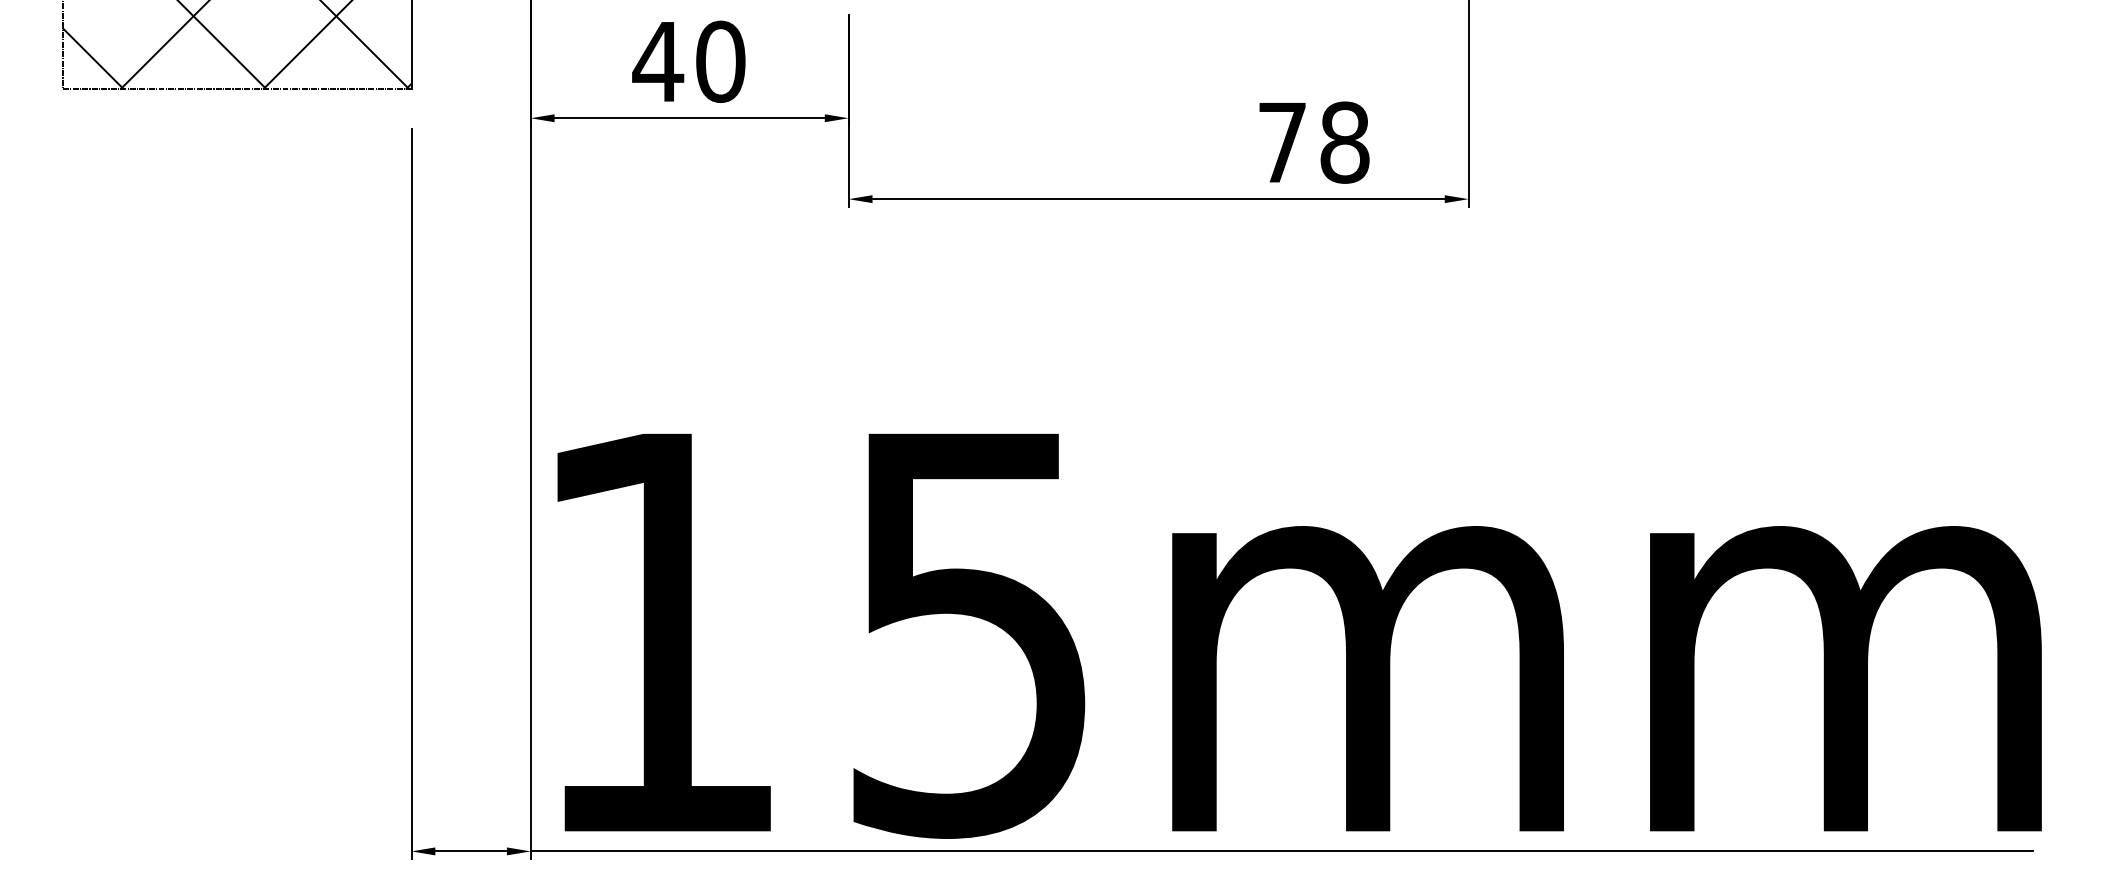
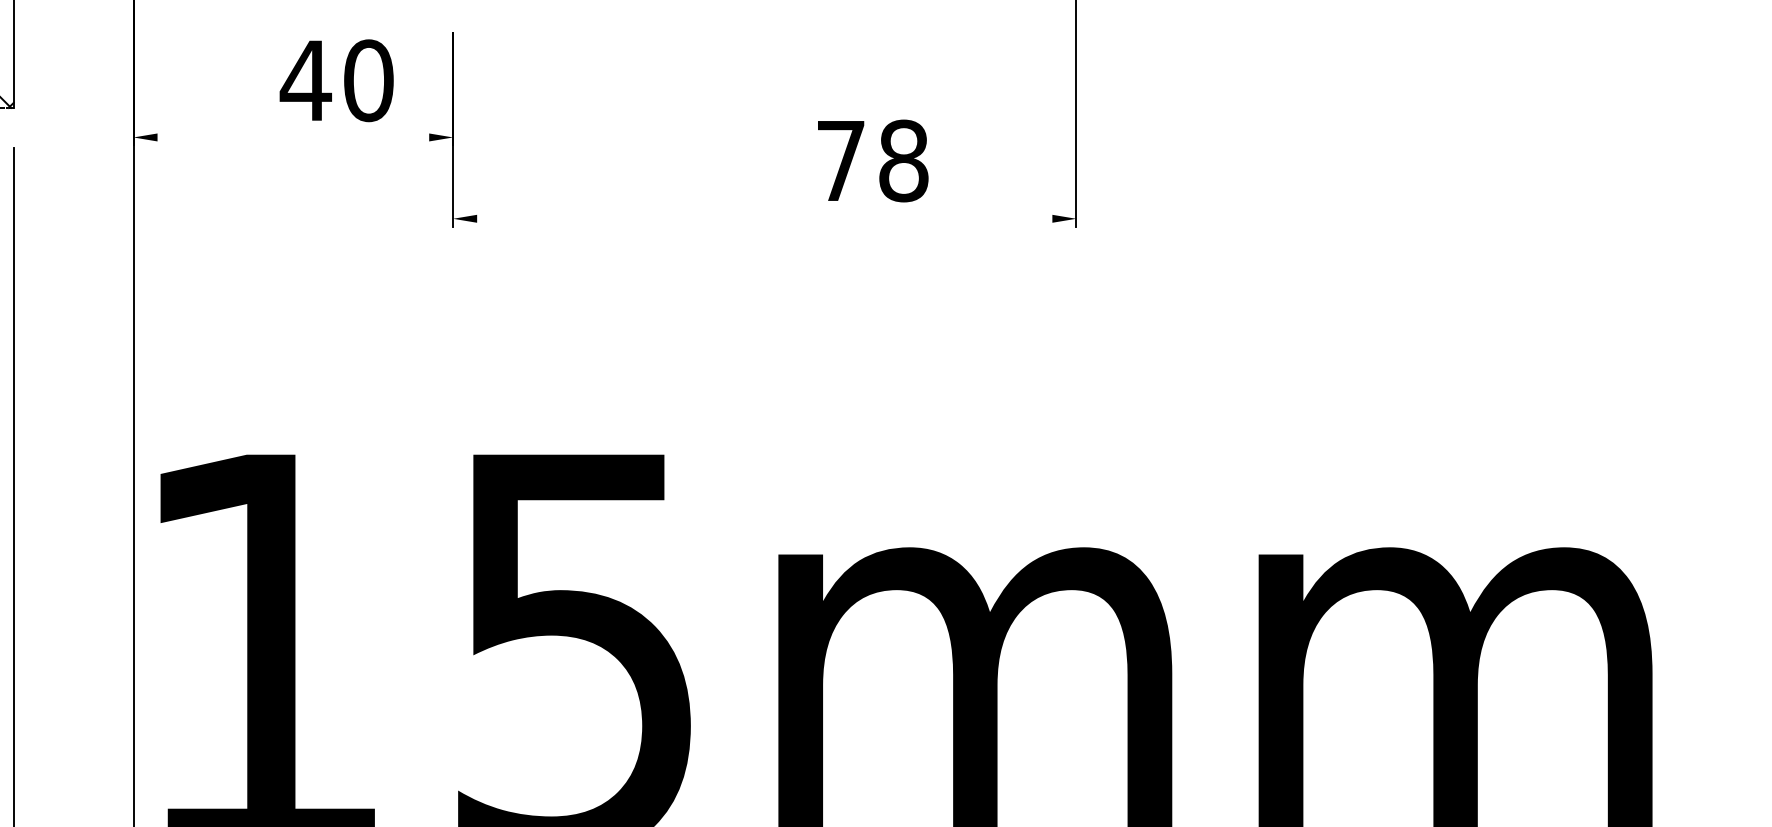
text: (688, 61) -> (336, 80), moved
line: (689, 118) -> (293, 137), removed
text: (1314, 142) -> (873, 160), moved
line: (1158, 199) -> (764, 219), removed

